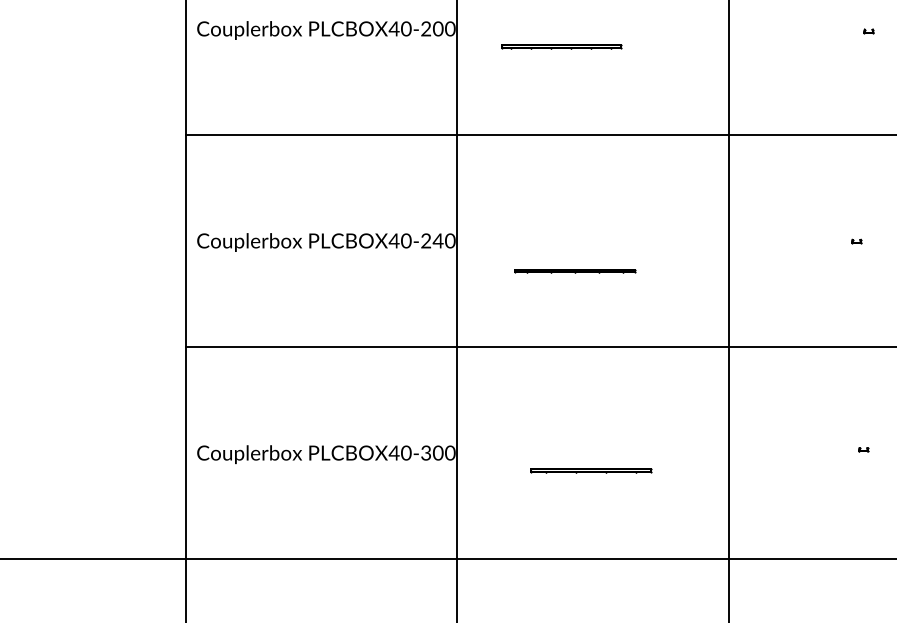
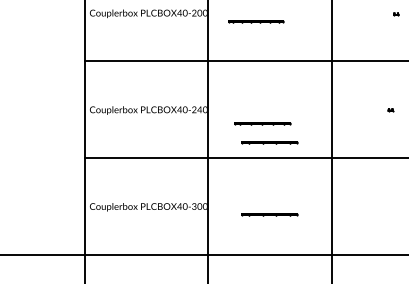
line: (591, 312) -> (269, 142), added
part: (862, 450) -> (393, 205), removed

